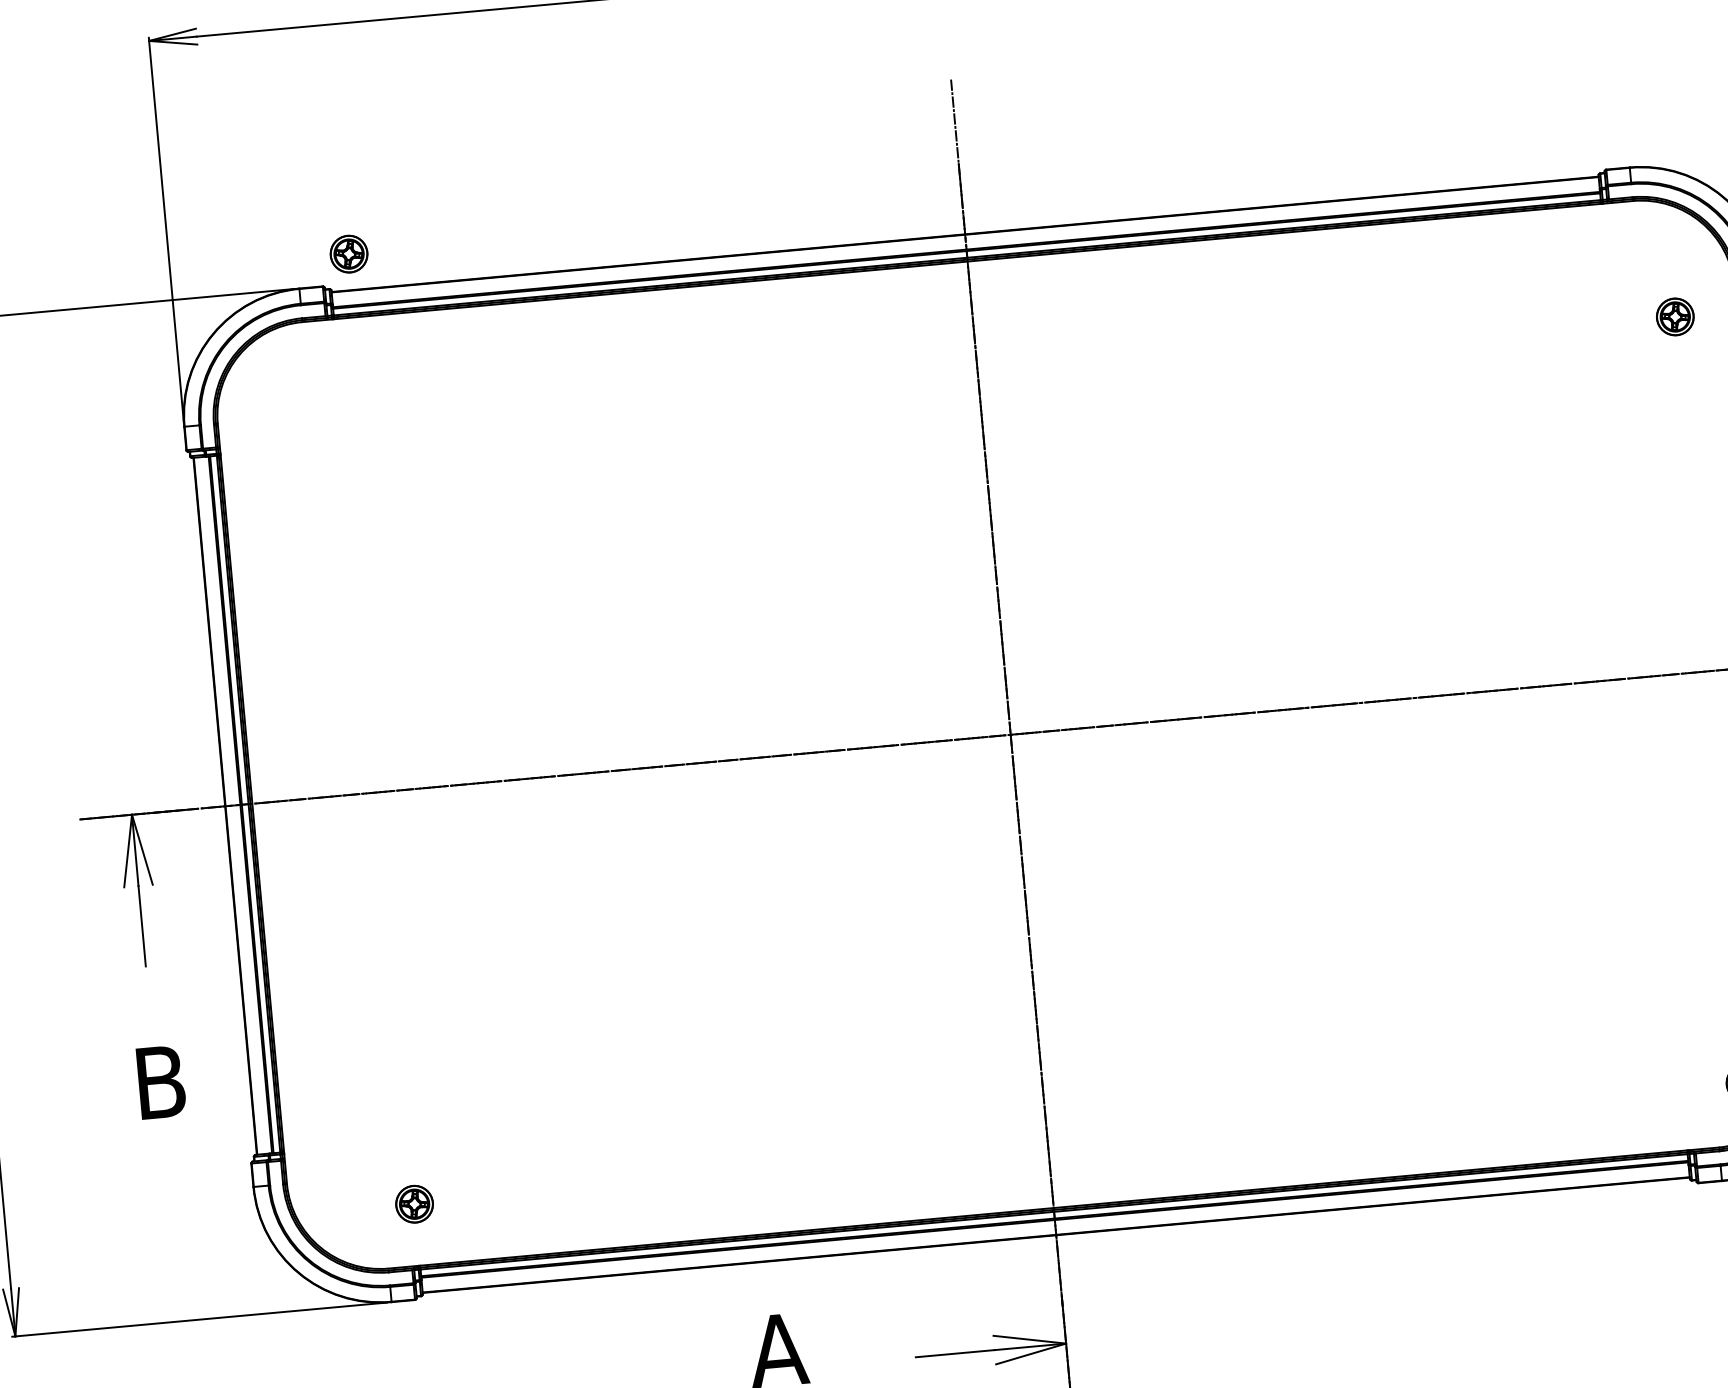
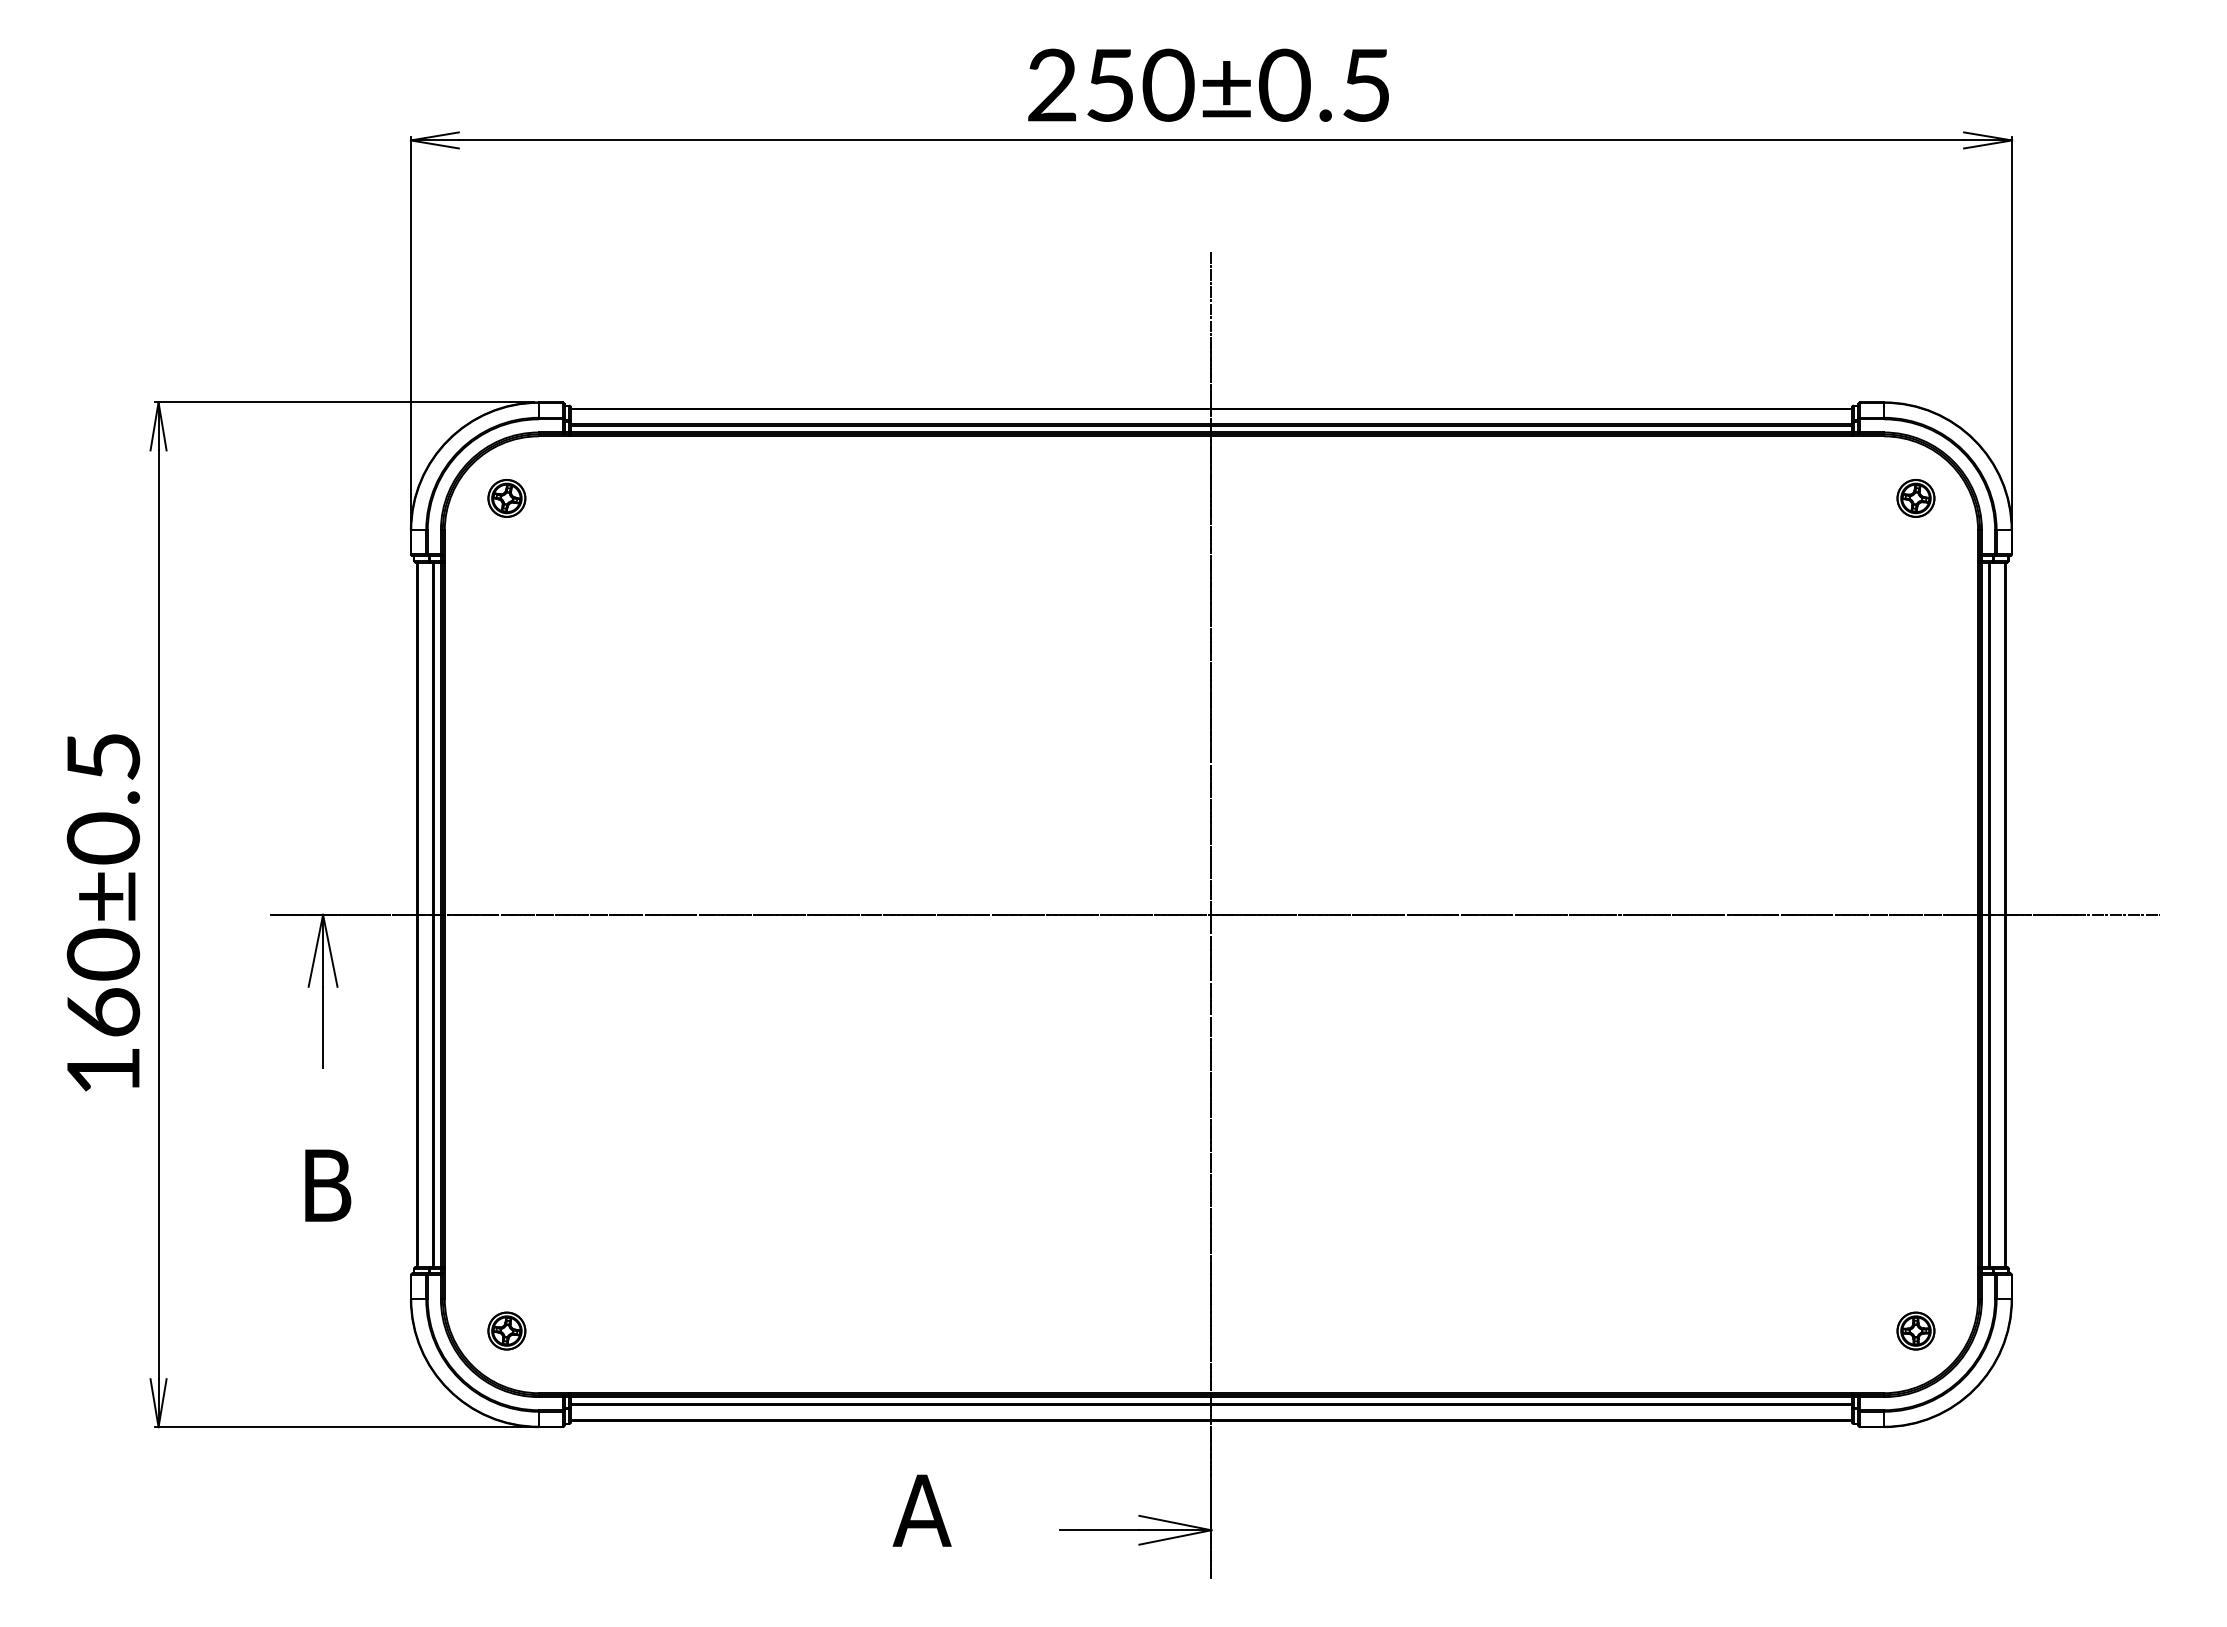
part: (348, 254) -> (506, 498), moved
part: (1674, 317) -> (1915, 498), moved
part: (414, 1203) -> (506, 1330), moved

